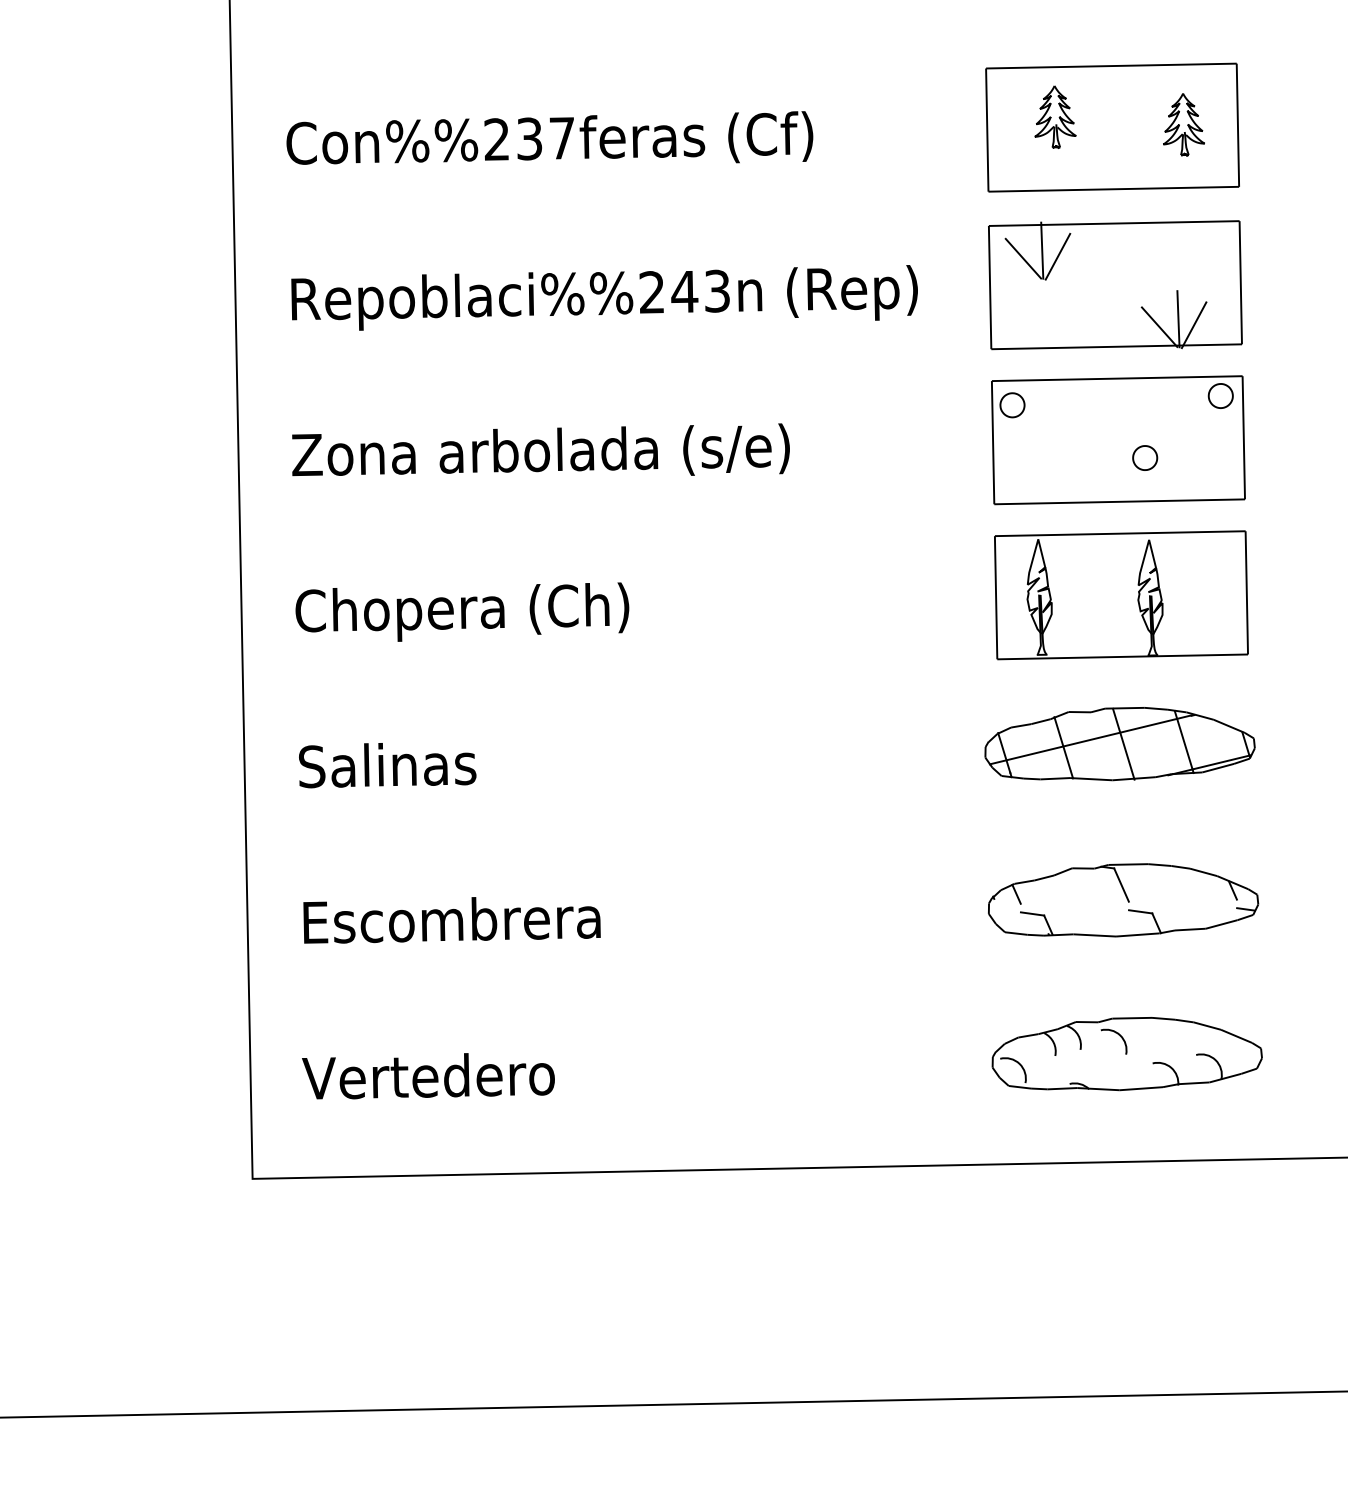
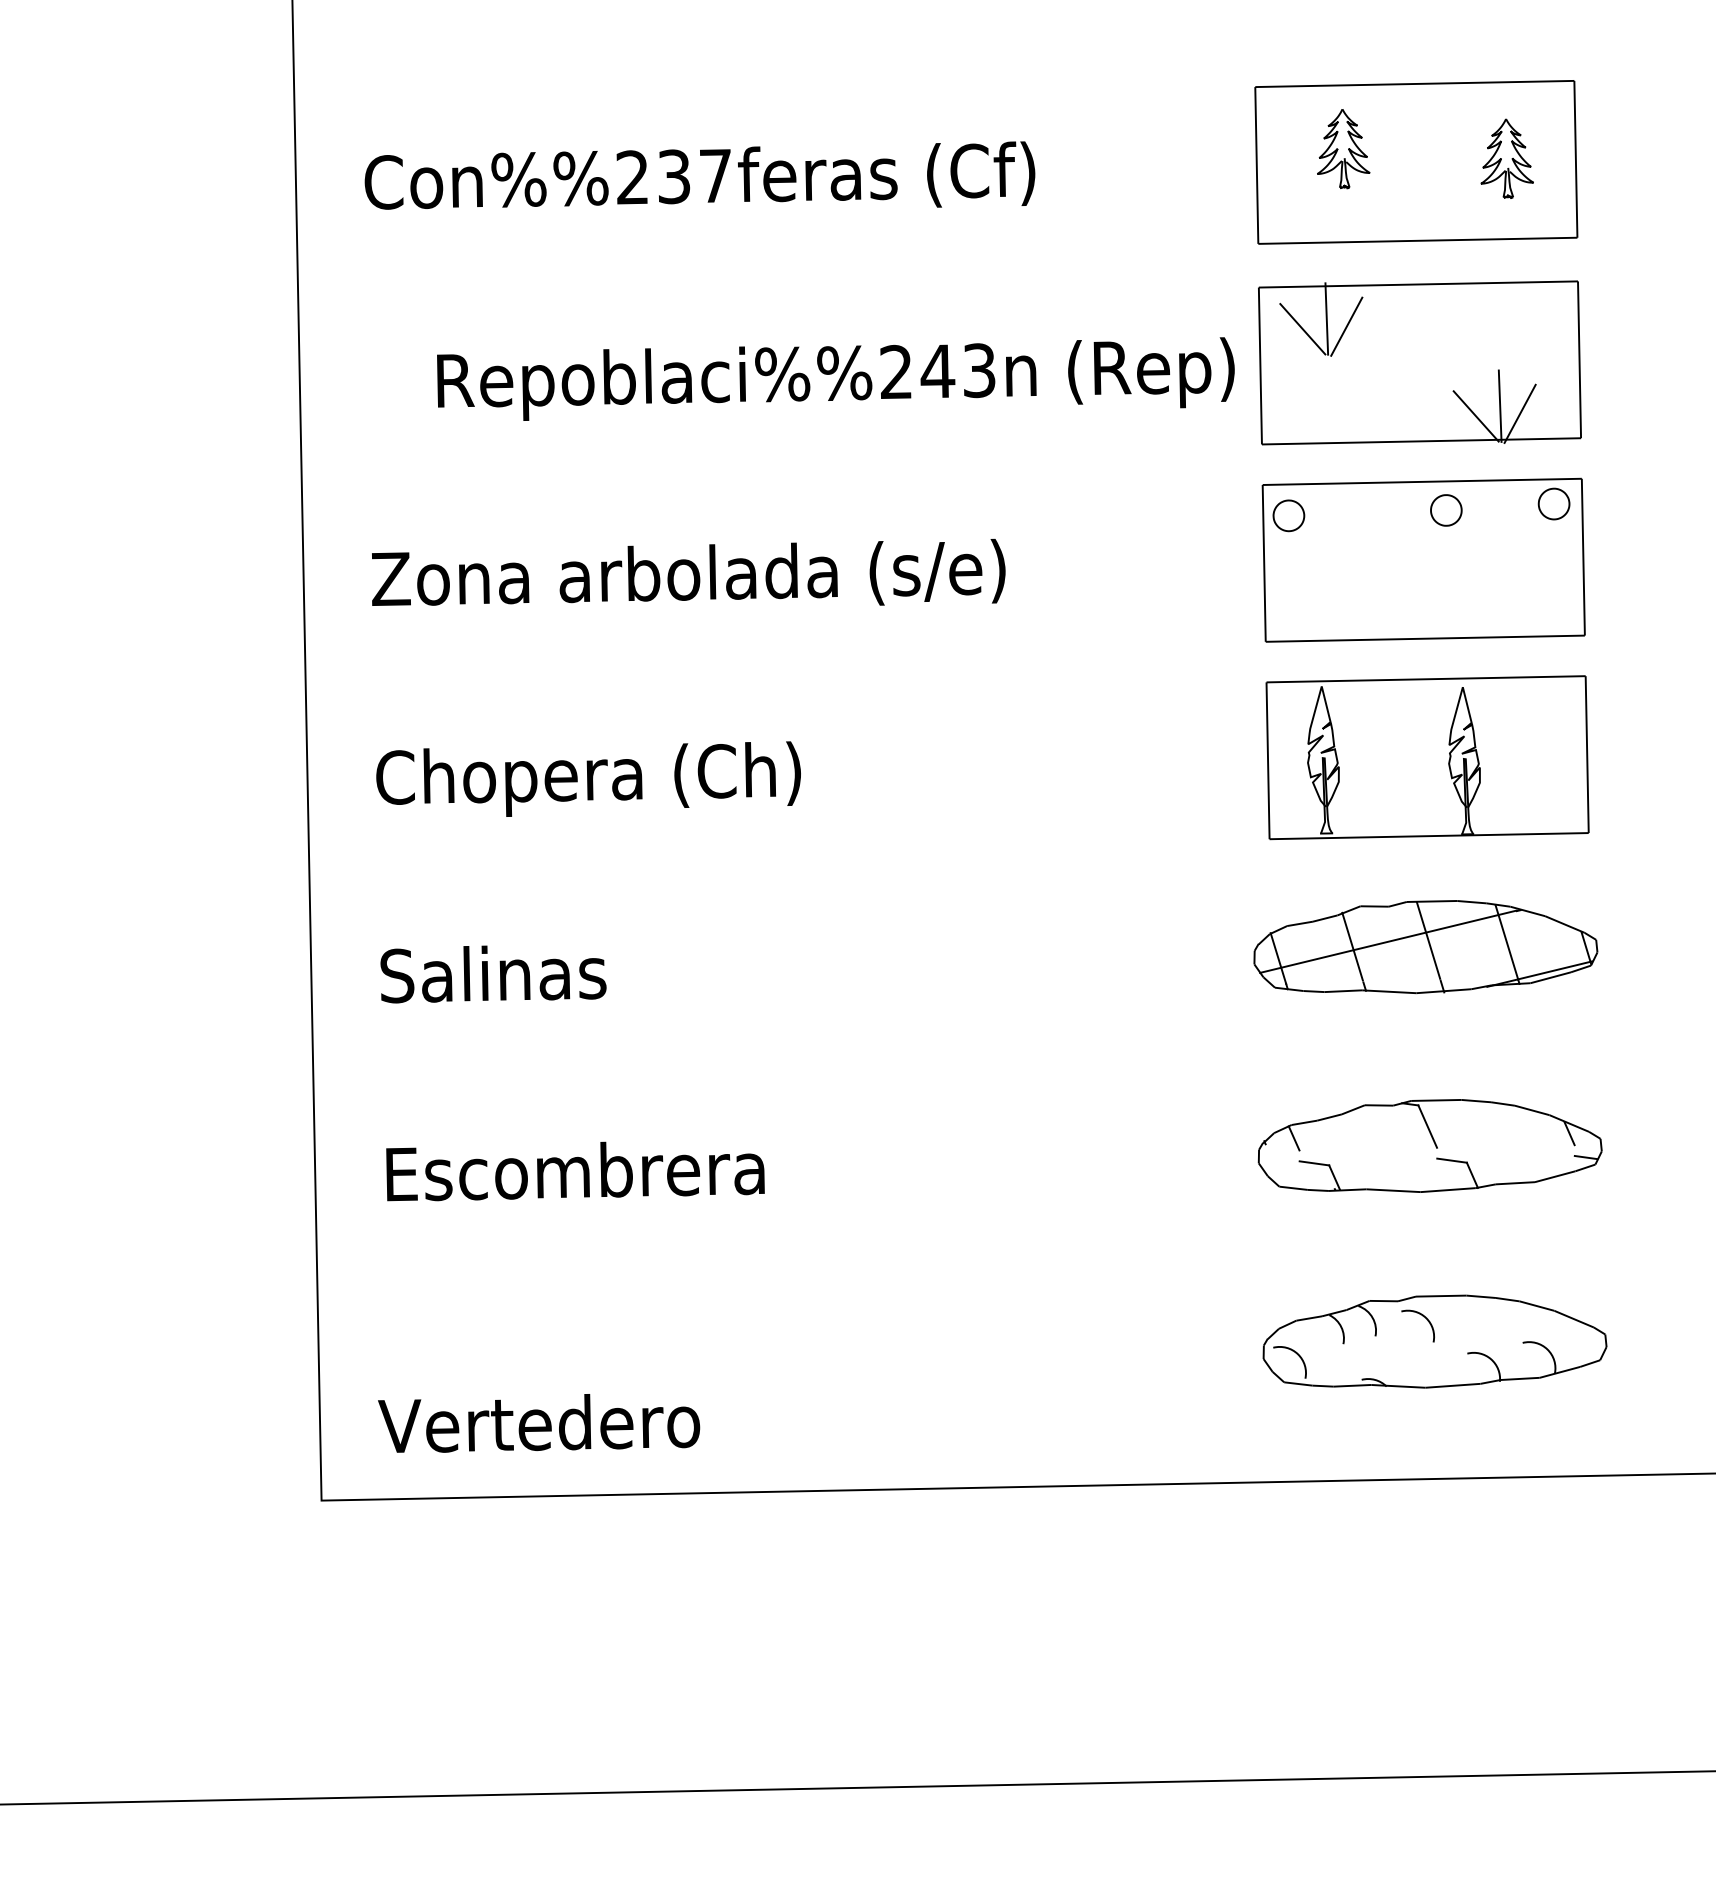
text: (604, 297) -> (835, 378), moved
part: (1145, 457) -> (1446, 509), moved
text: (428, 1076) -> (539, 1423), moved

